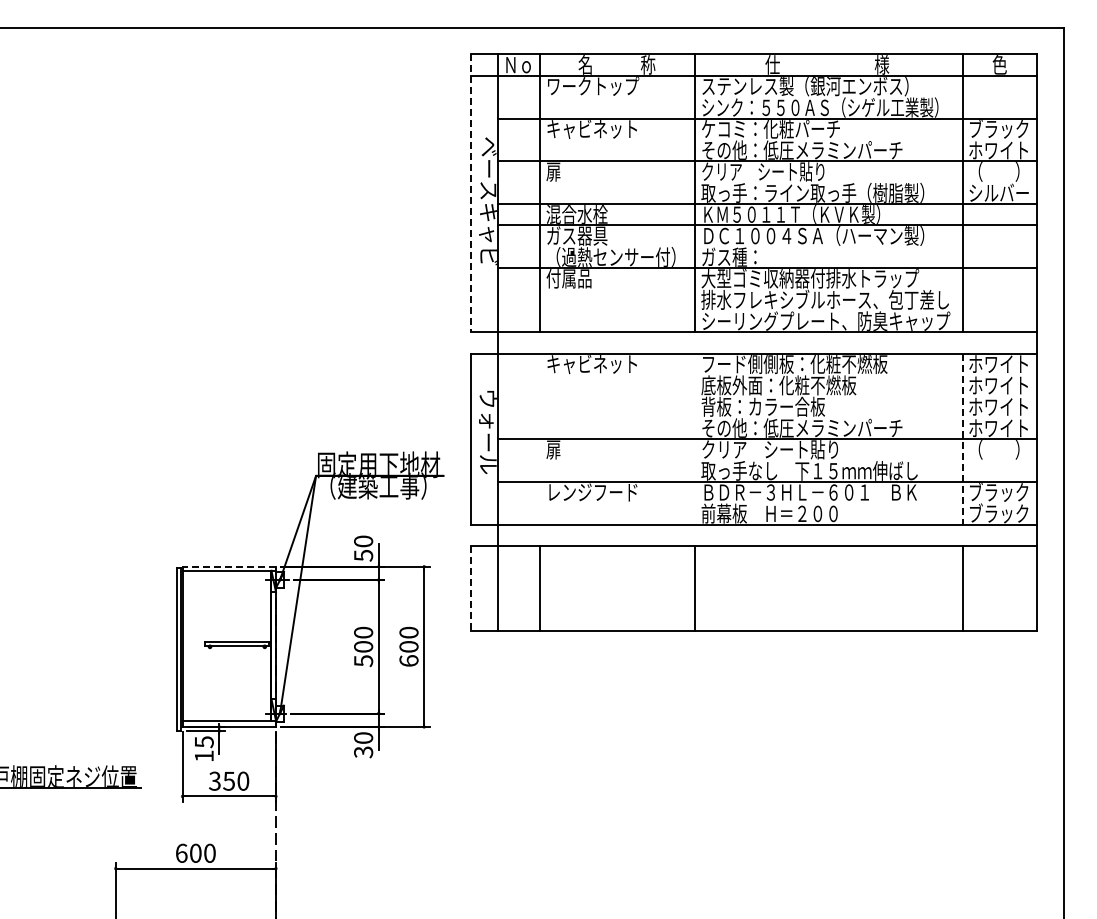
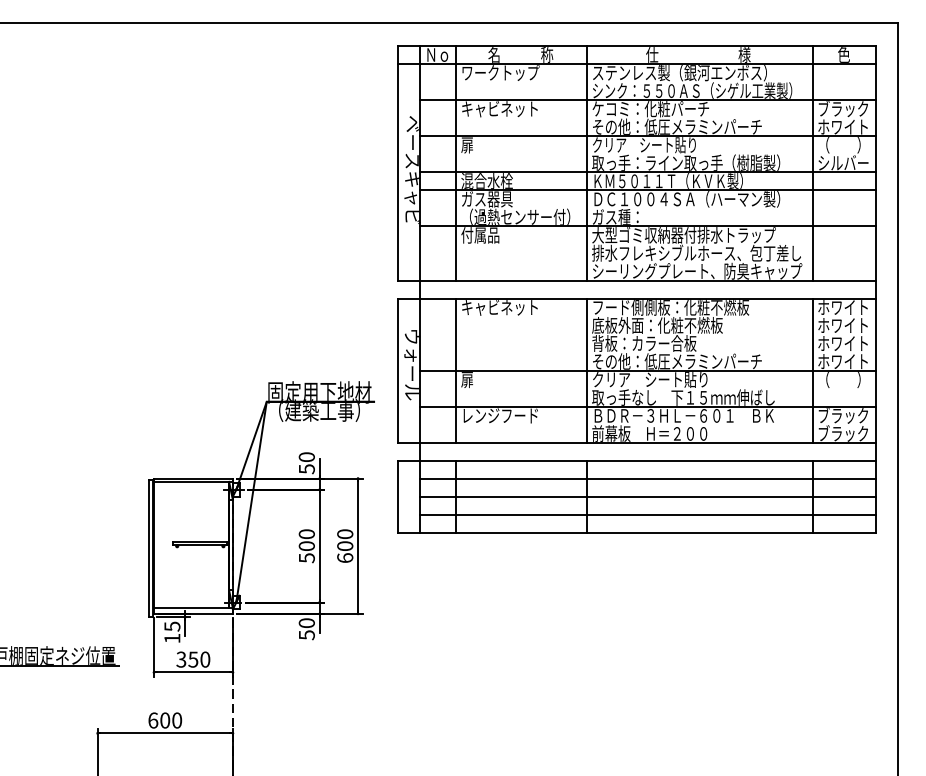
line: (471, 193) -> (397, 163), dashed -> solid
line: (540, 438) -> (456, 370), added
line: (695, 438) -> (587, 370), added
line: (962, 439) -> (812, 371), dashed -> solid
line: (229, 566) -> (193, 478), dashed -> solid
line: (767, 567) -> (647, 479), added
line: (471, 588) -> (397, 496), dashed -> solid
line: (767, 588) -> (647, 496), added
line: (767, 610) -> (647, 515), added
text: (363, 751) -> (306, 634), 30 -> 50

